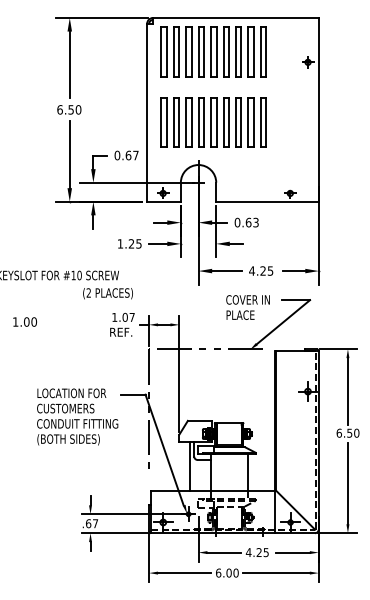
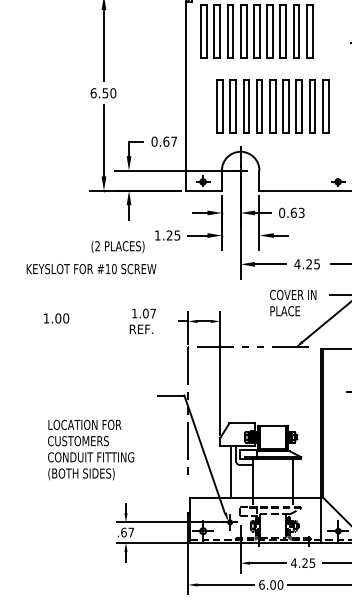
part: (213, 122) -> (272, 106), moved
text: (107, 293) -> (117, 246), moved
text: (122, 324) -> (142, 321), moved
text: (77, 416) -> (90, 449), moved

